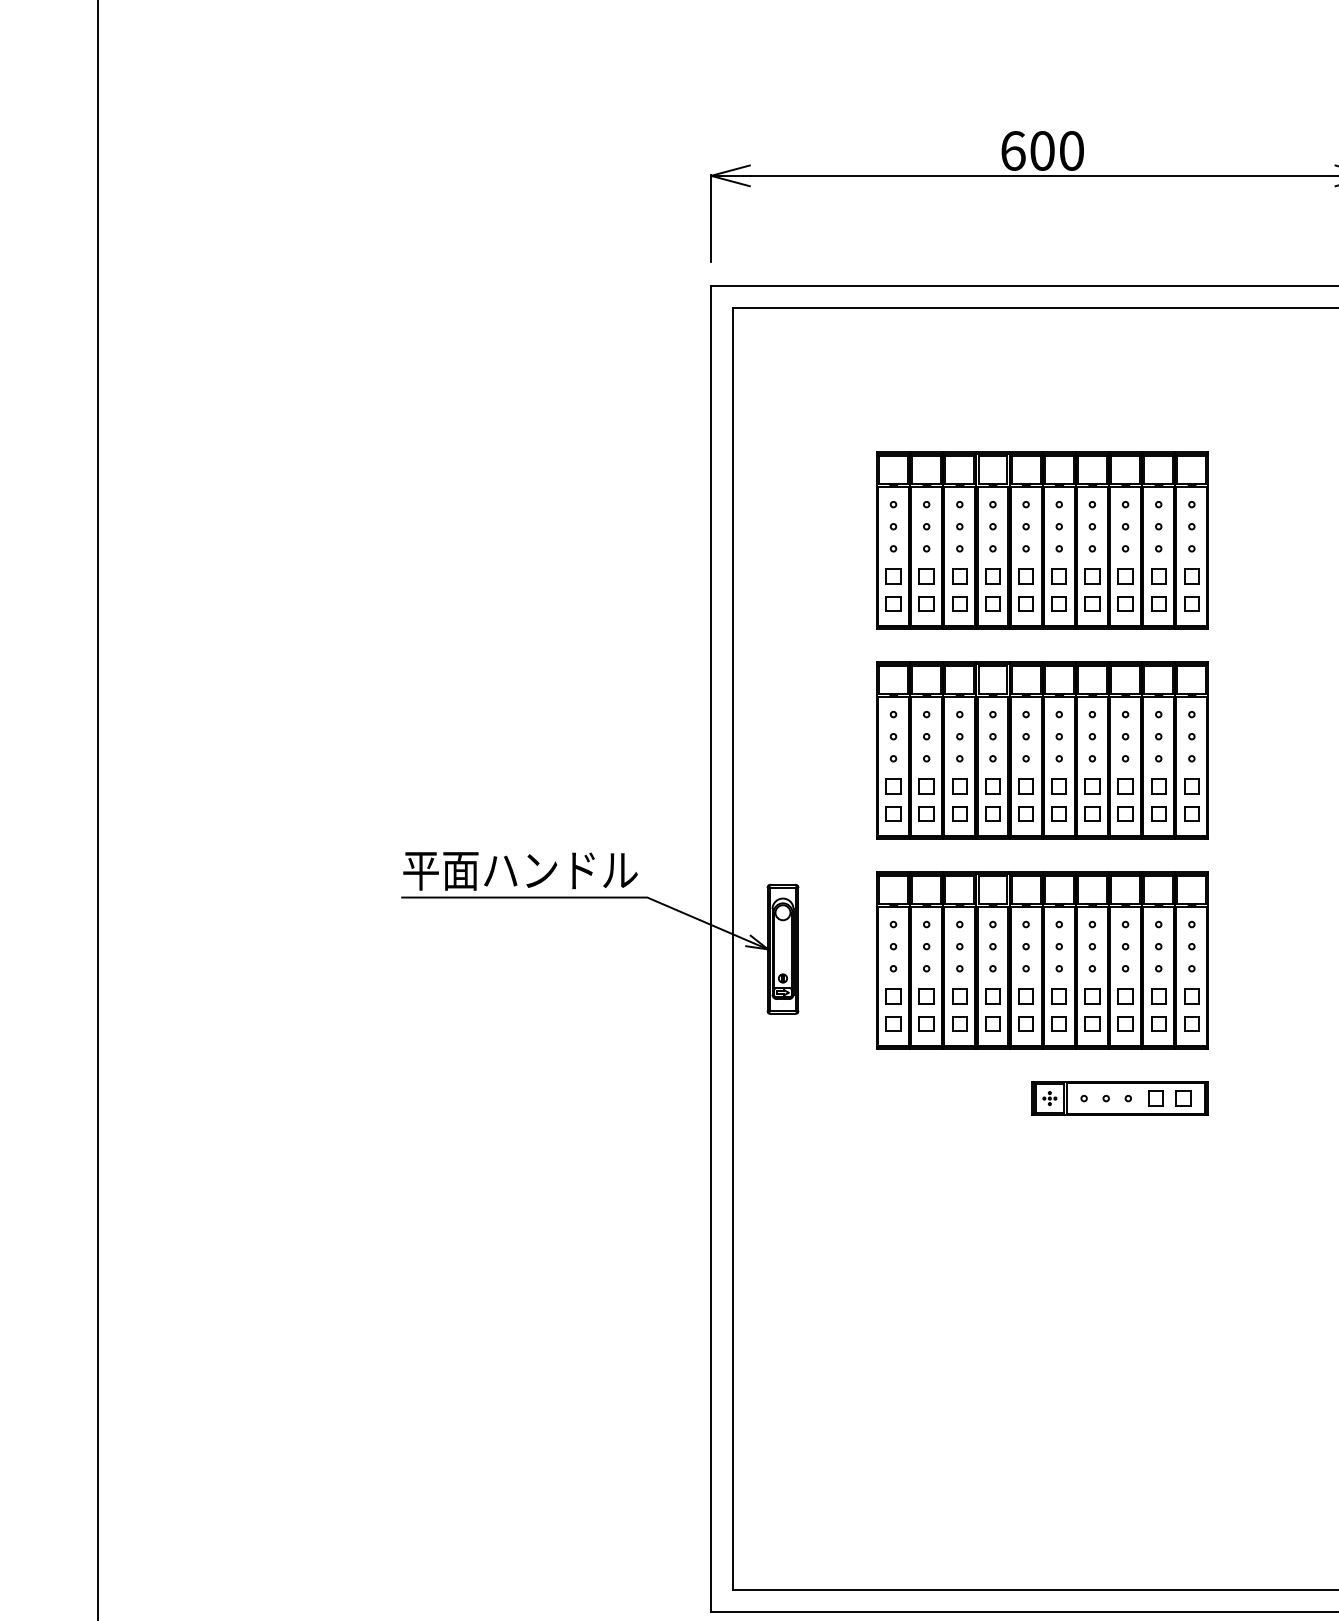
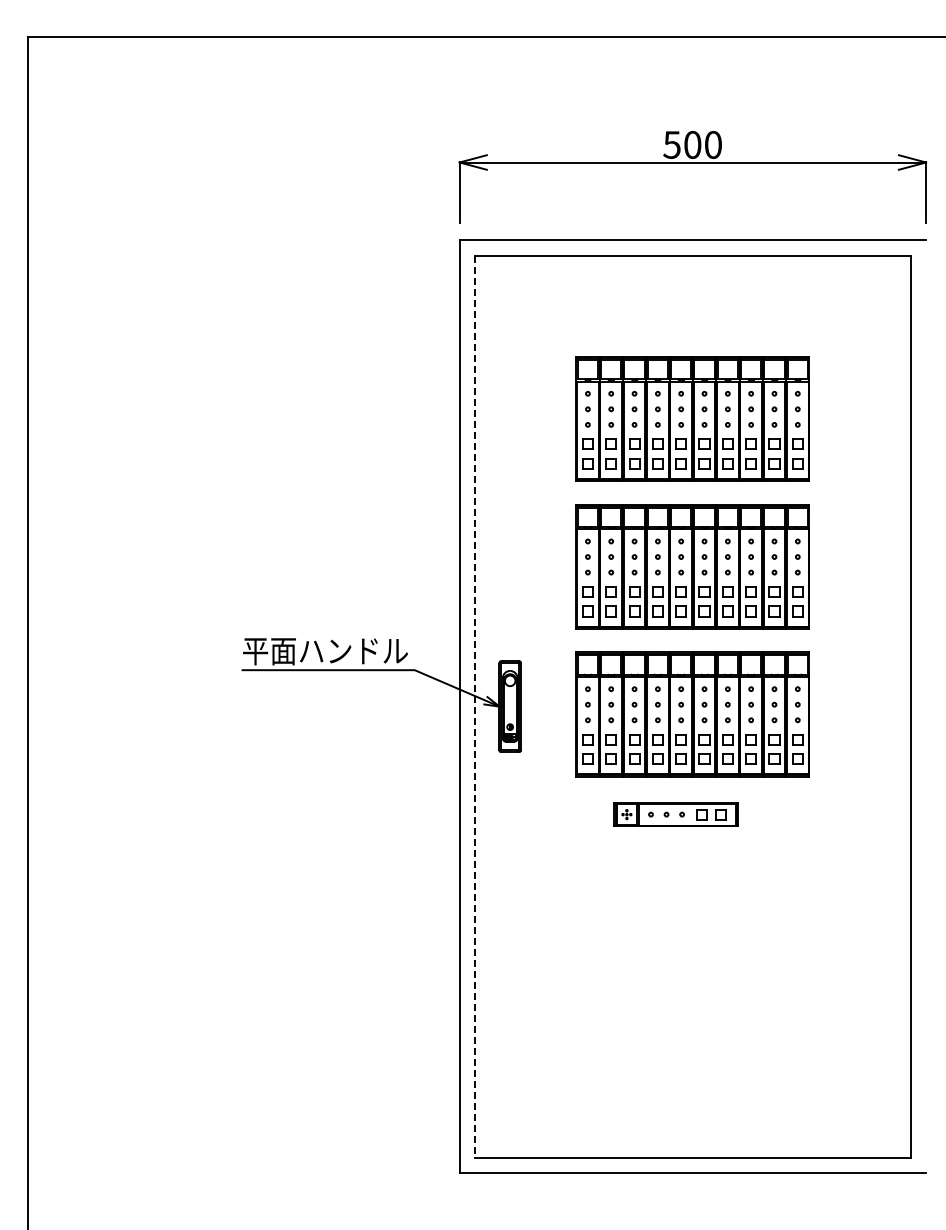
text: (1012, 150) -> (671, 144), 600 -> 500
line: (733, 949) -> (475, 706), solid -> dashed
part: (1118, 1098) -> (675, 814), moved

